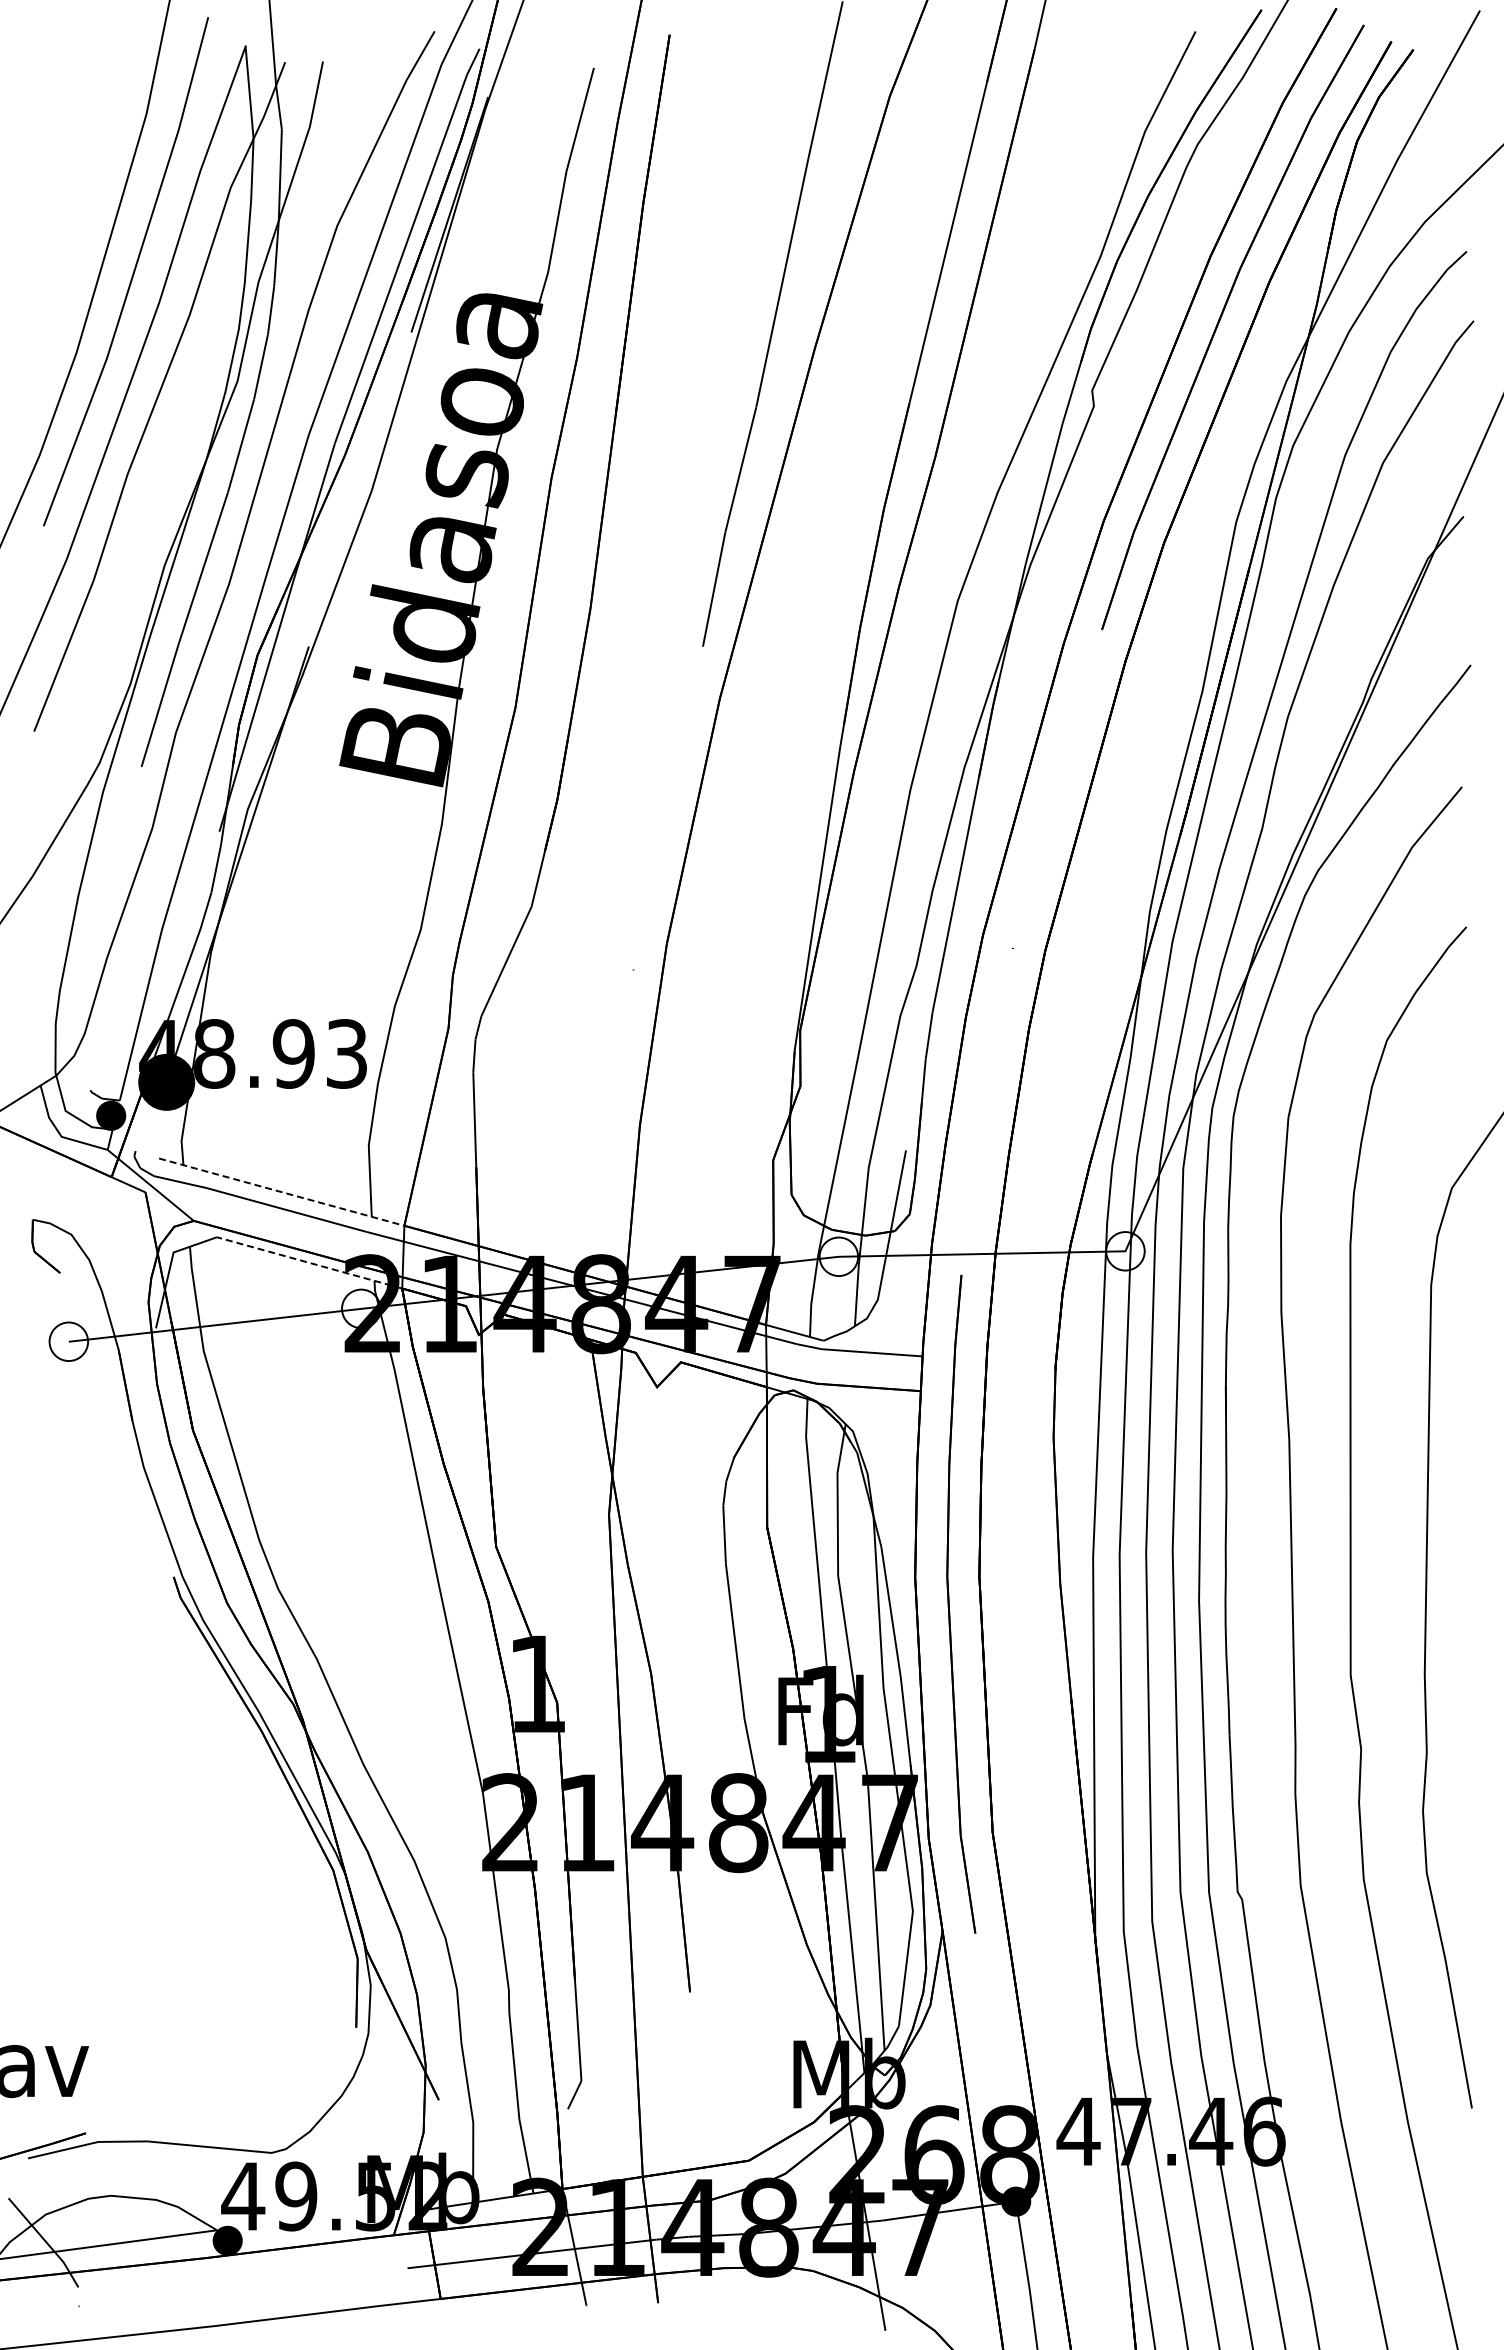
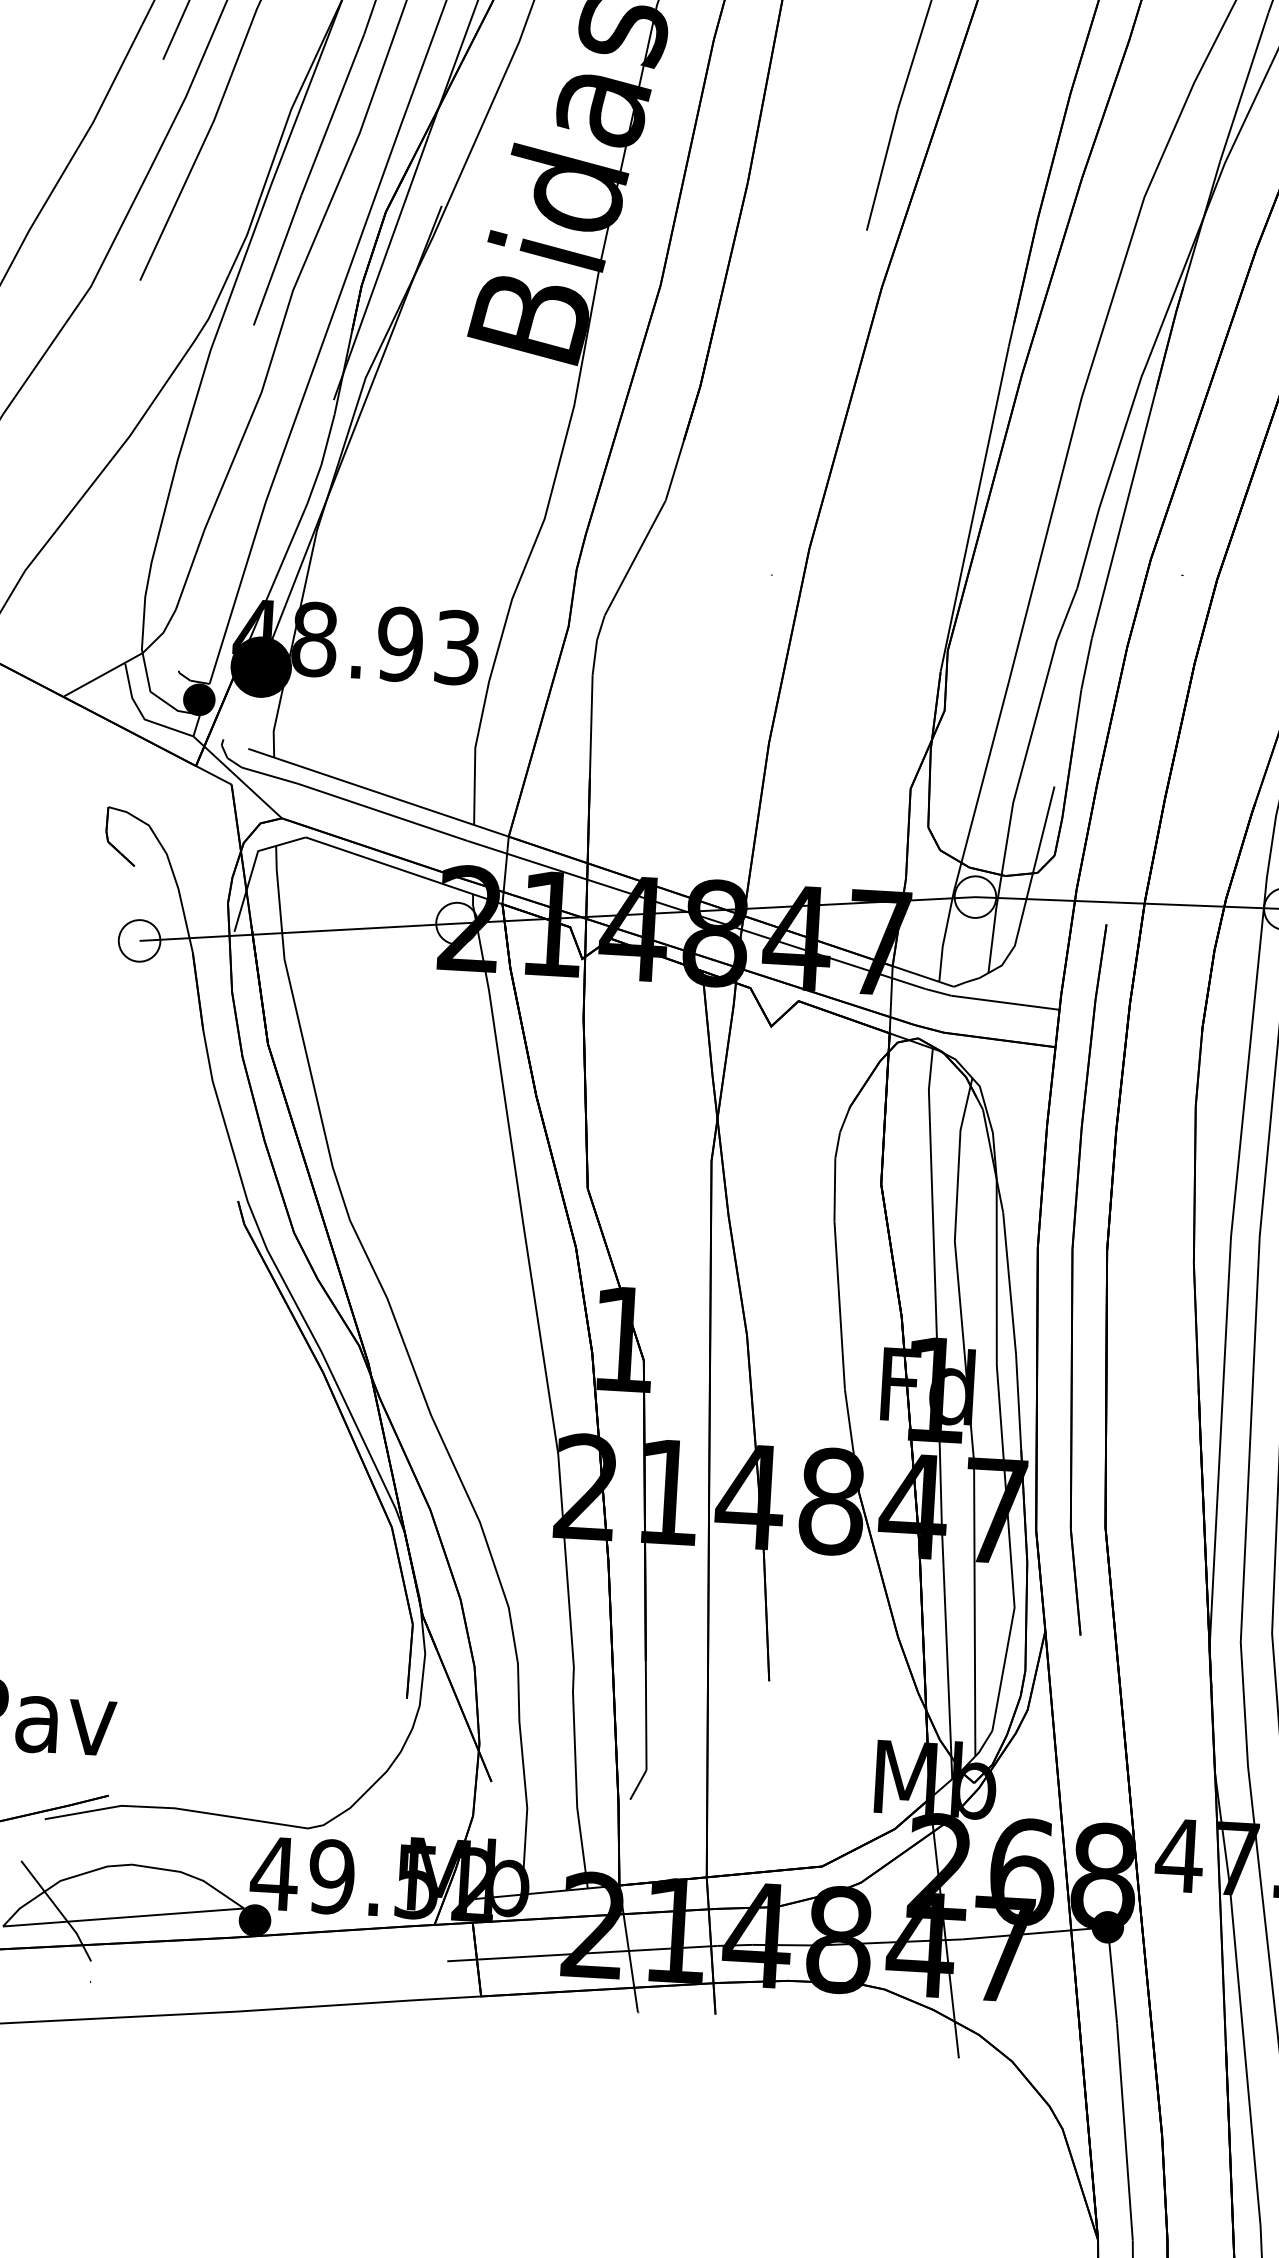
line: (282, 1192) -> (379, 793), dashed -> solid
line: (309, 1262) -> (404, 870), dashed -> solid

